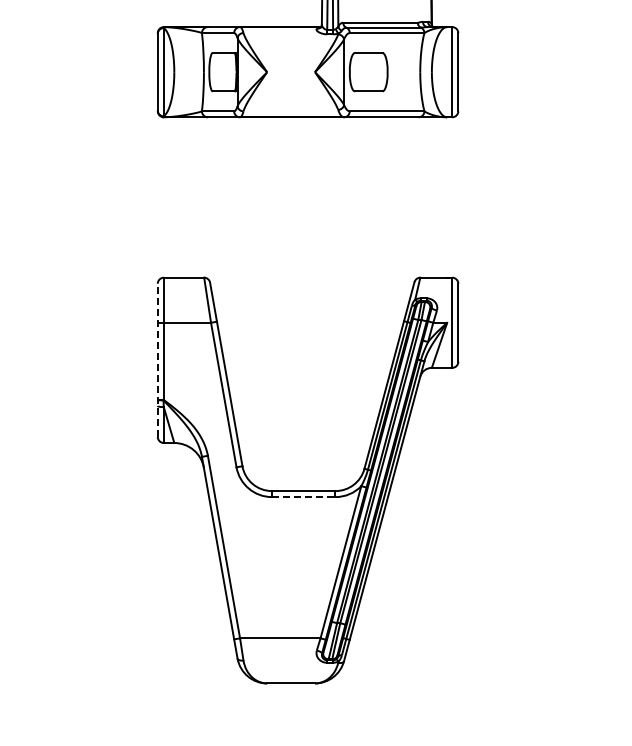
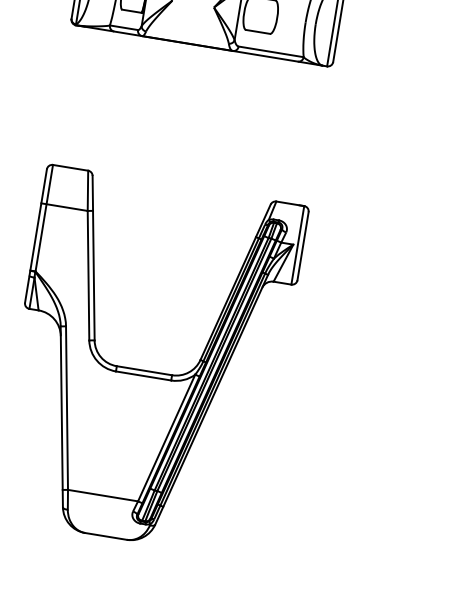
line: (157, 360) -> (35, 236), dashed -> solid
line: (303, 497) -> (143, 376), dashed -> solid

